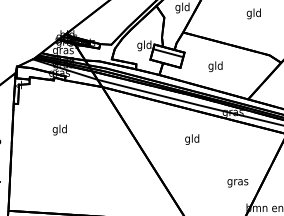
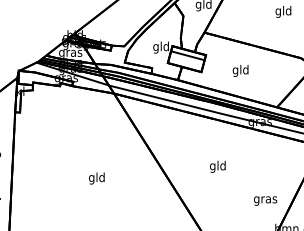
text: (59, 129) -> (96, 177), moved
text: (192, 139) -> (218, 166), moved

